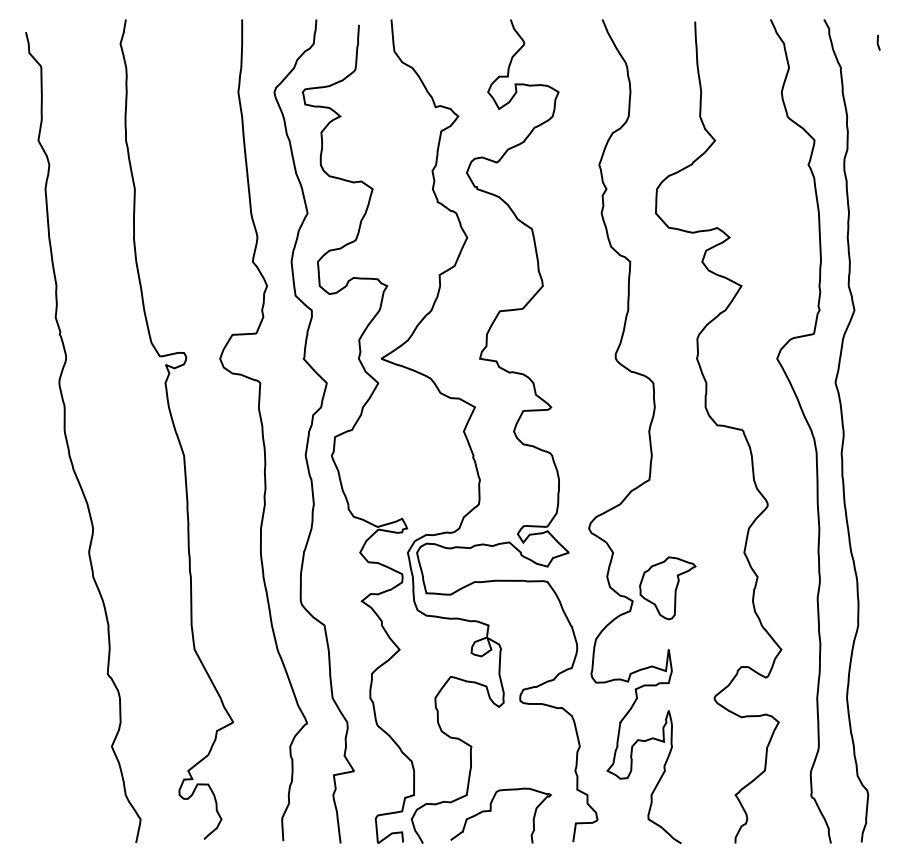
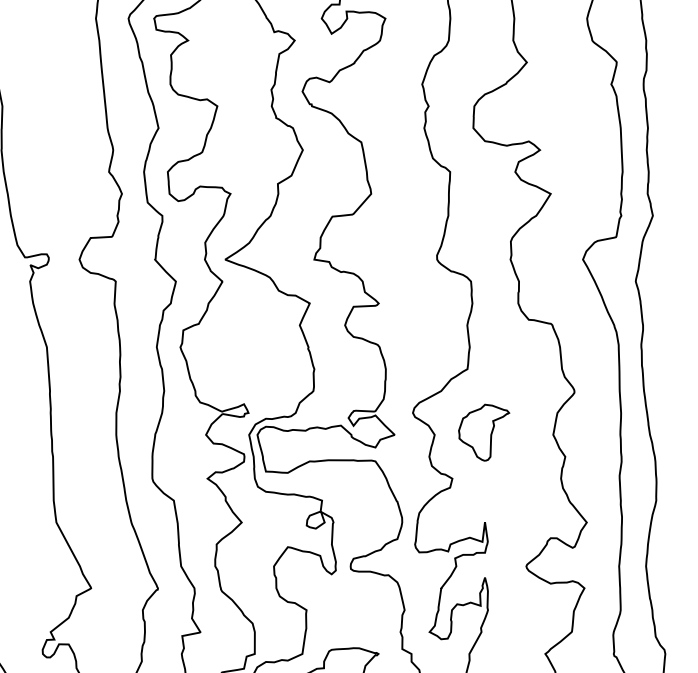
part: (667, 588) -> (483, 432), moved

